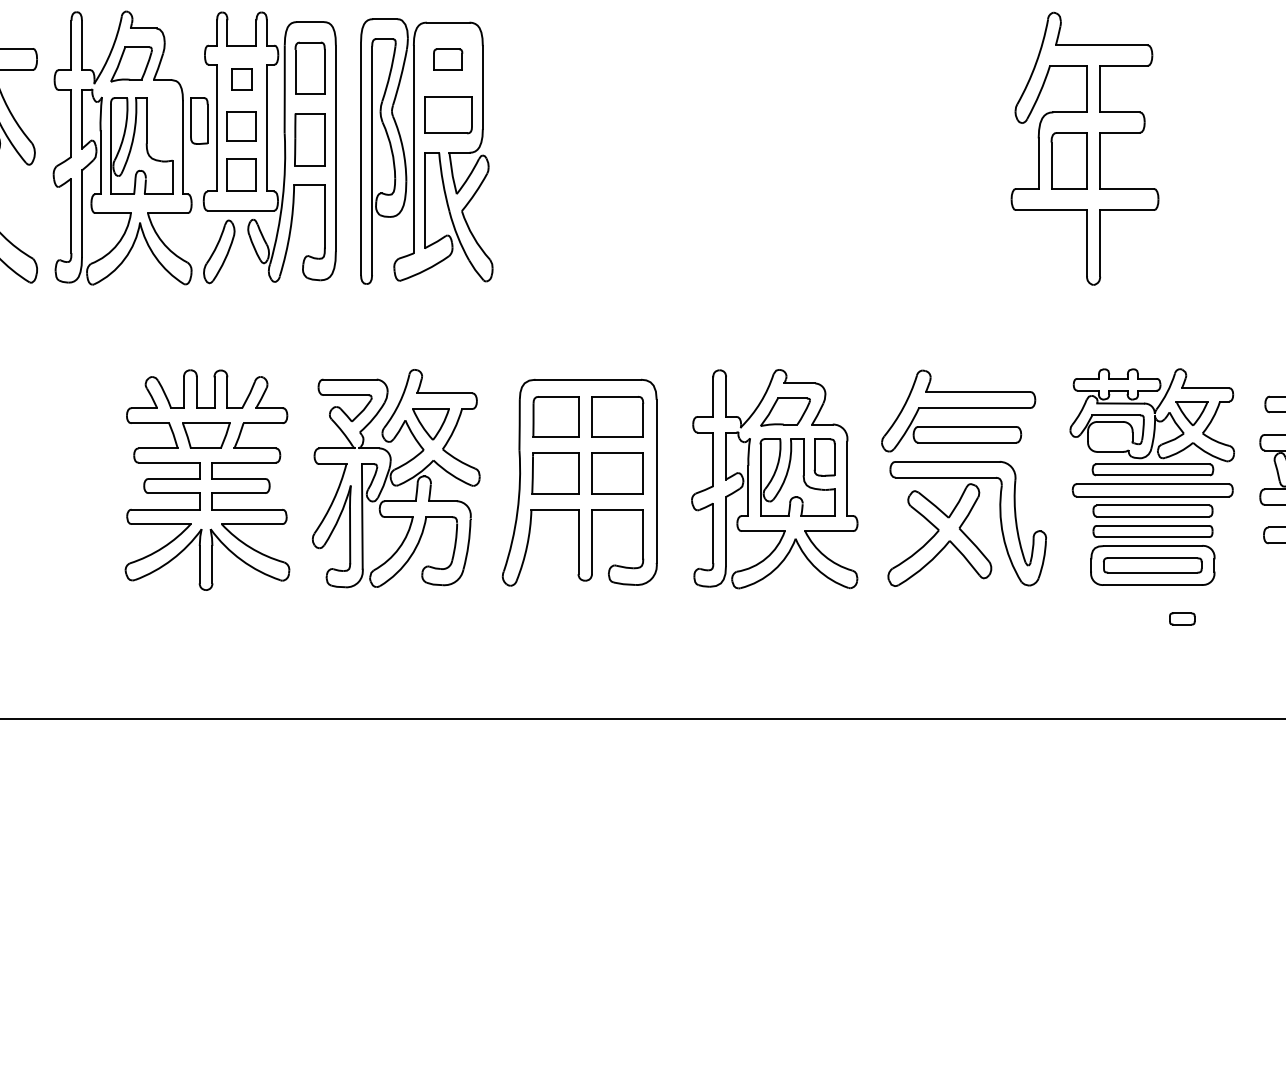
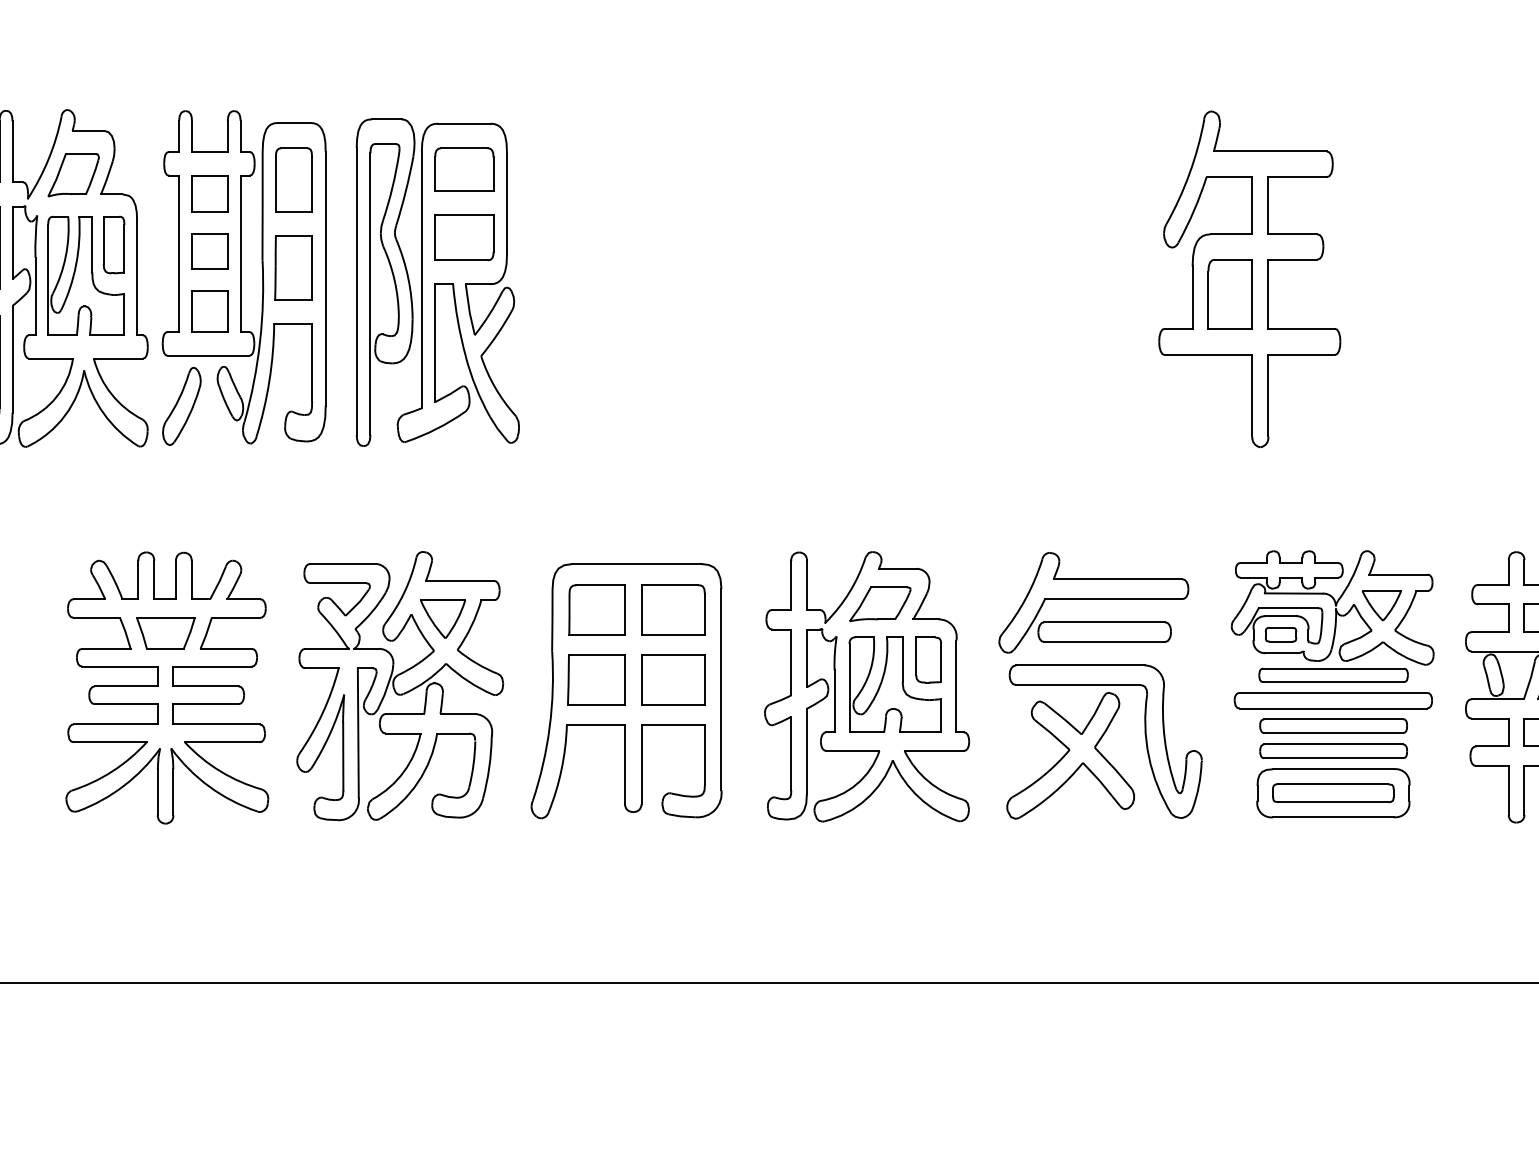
part: (447, 59) -> (463, 169), size x1.67
part: (241, 79) -> (209, 193), size x1.43
part: (199, 120) -> (114, 244), moved
part: (1182, 618) -> (1281, 634), moved

